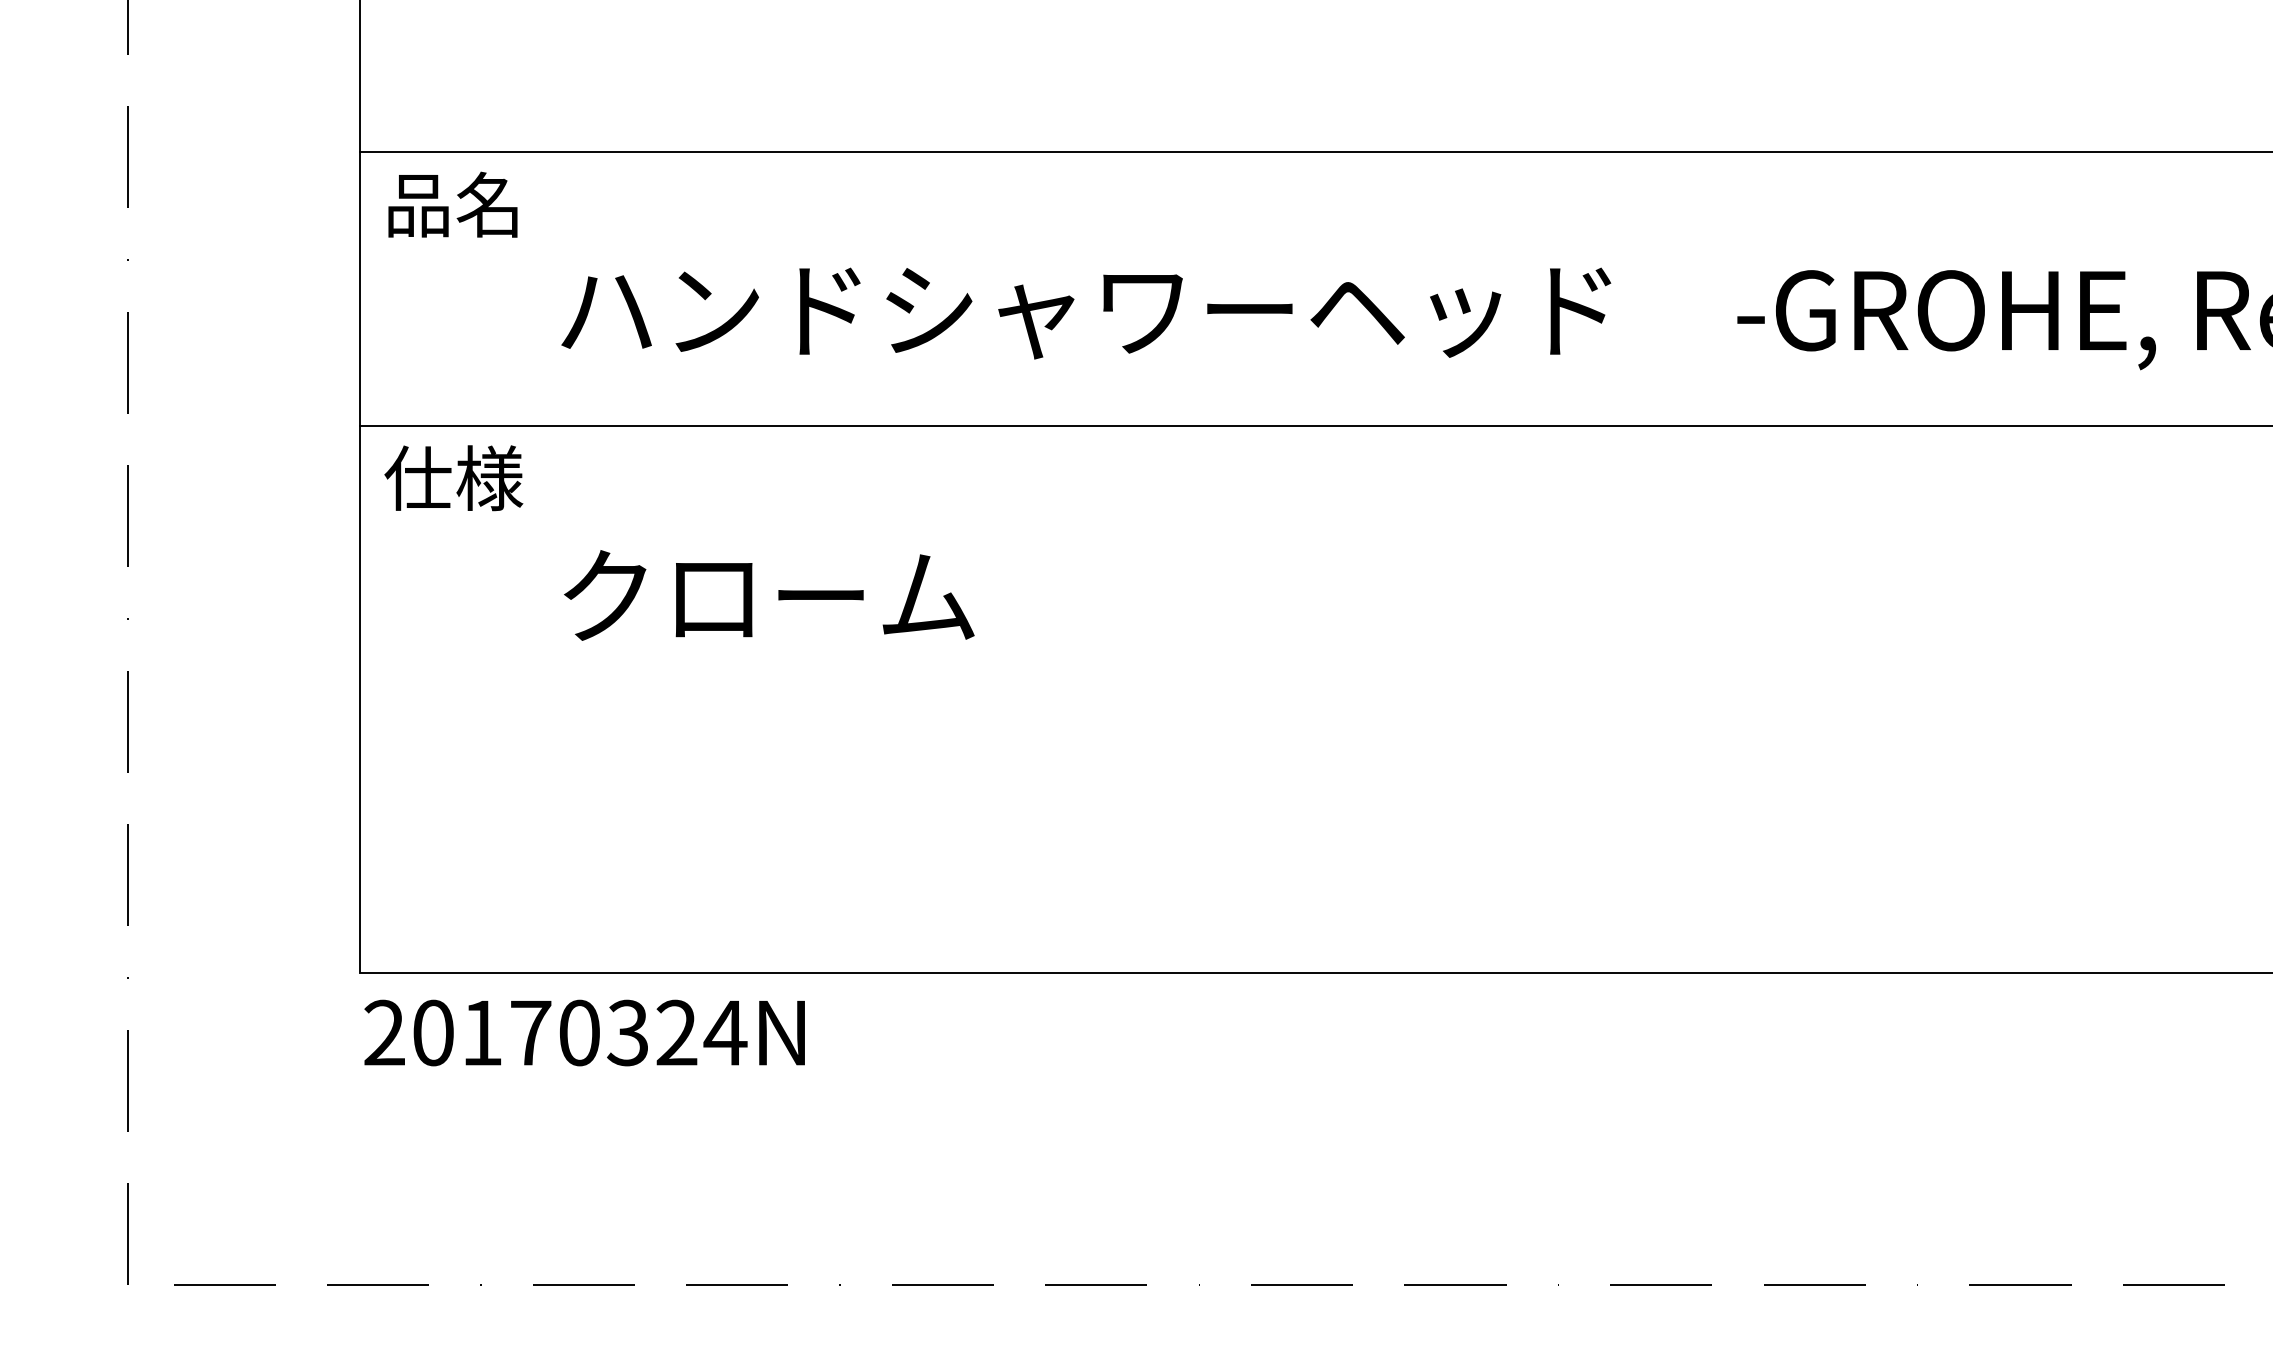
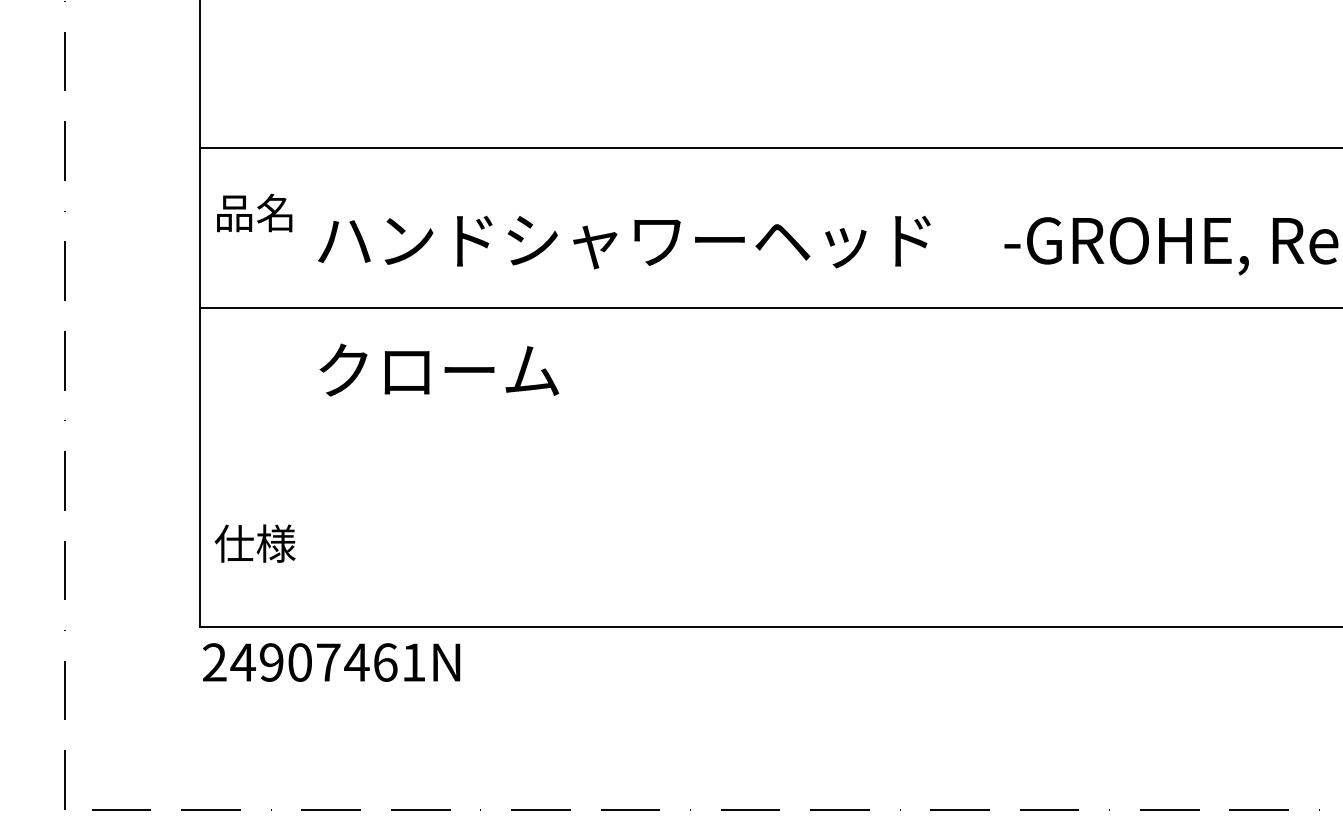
text: (452, 203) -> (254, 212), moved
text: (452, 477) -> (254, 543), moved
text: (769, 594) -> (439, 369), moved
text: (579, 1032) -> (328, 662), 20170324N -> 24907461N

